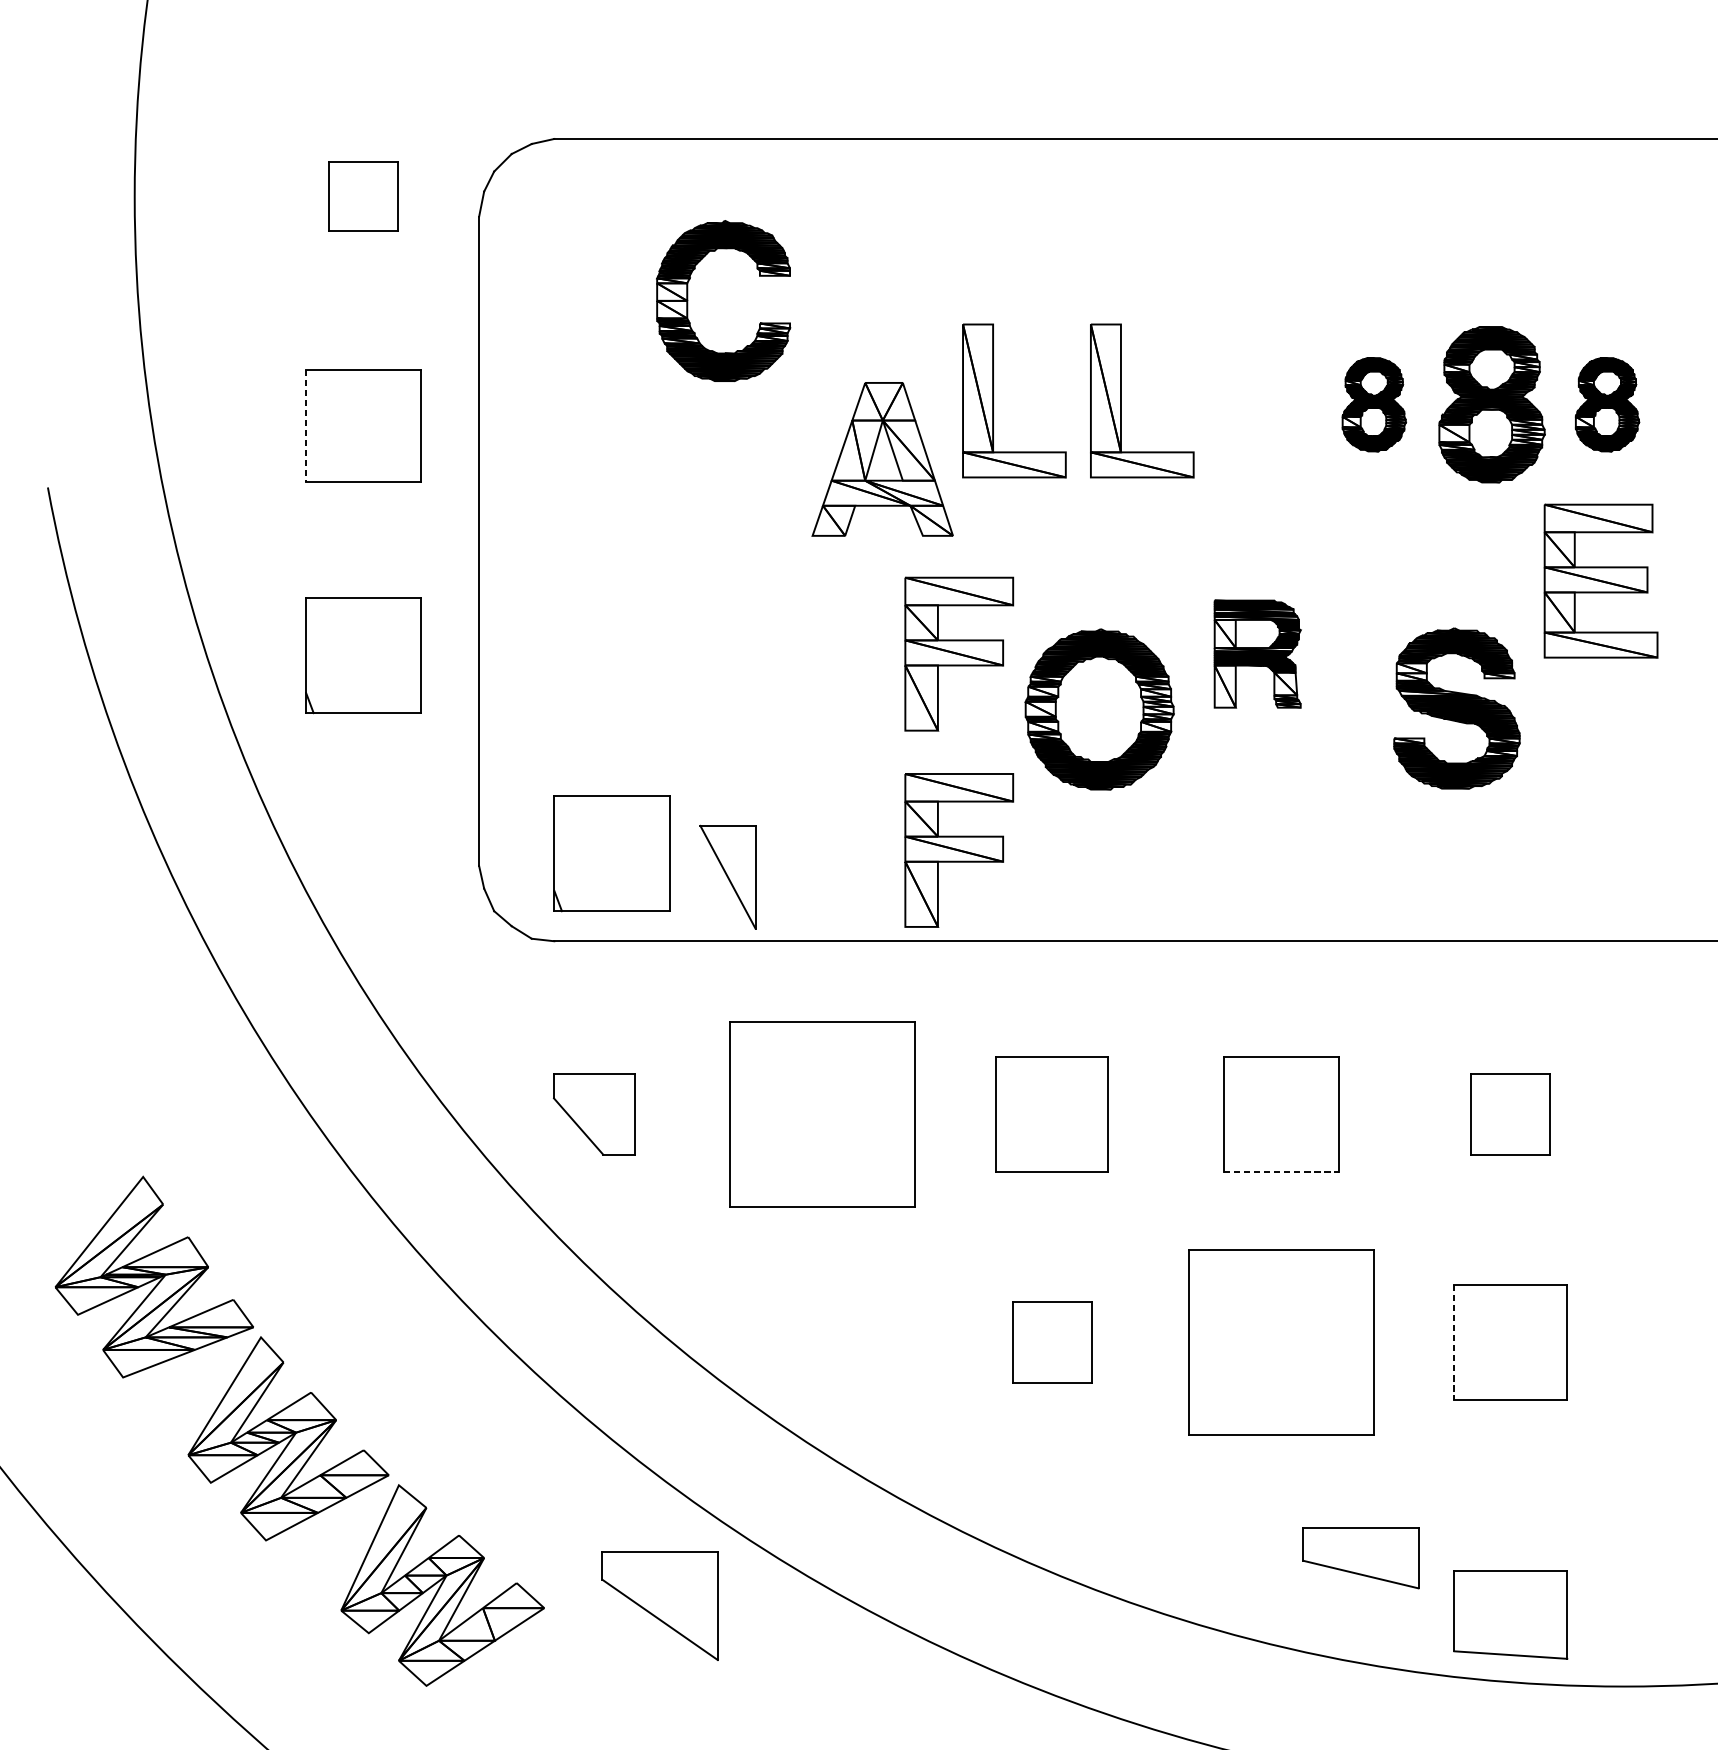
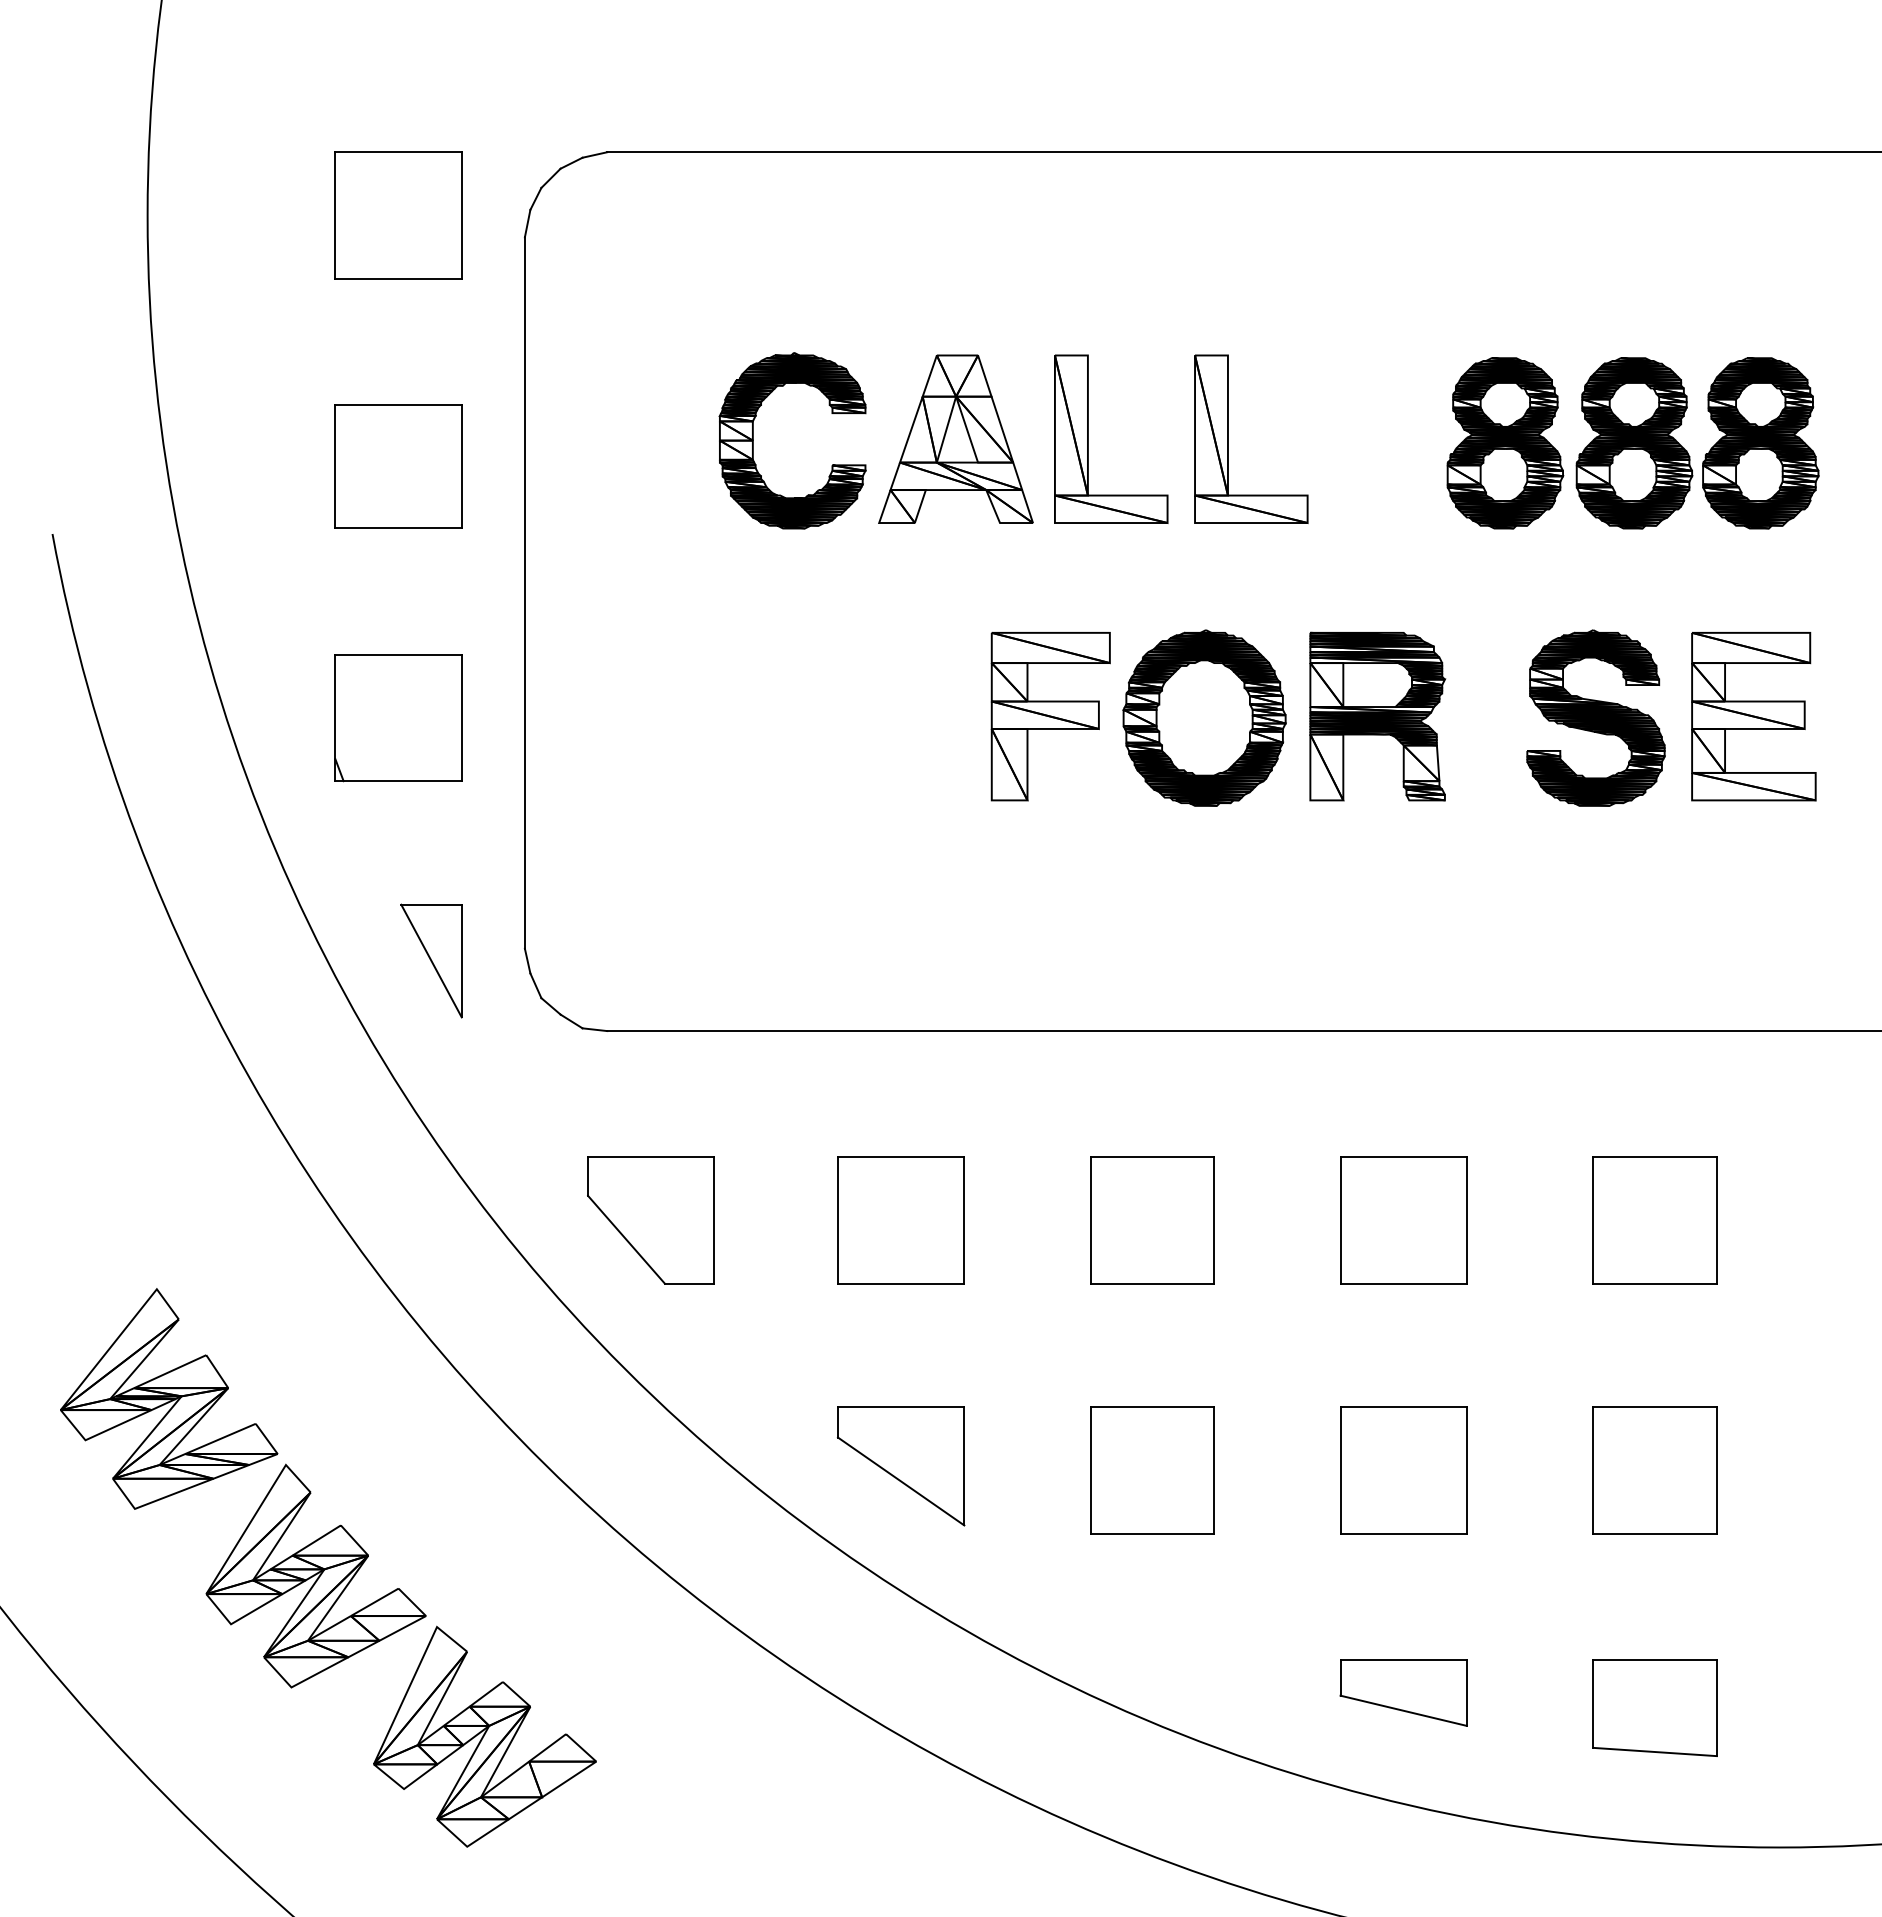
part: (363, 196) -> (398, 215), size x1.67
part: (687, 300) -> (753, 440), moved
part: (1374, 404) -> (1505, 443), size x1.67
part: (1607, 404) -> (1760, 443), size x1.67
line: (306, 425) -> (335, 466), dashed -> solid
part: (882, 458) -> (955, 438), moved
part: (1600, 581) -> (1753, 716), moved
part: (1257, 654) -> (1377, 716), size x1.43
part: (1456, 707) -> (1595, 717), moved
part: (1099, 708) -> (1204, 717), moved
part: (958, 850) -> (1050, 931), removed
part: (612, 854) -> (670, 935), removed
part: (727, 876) -> (431, 960), moved
part: (593, 1114) -> (650, 1220), size x1.43
part: (822, 1114) -> (900, 1220), size x0.62
part: (1510, 1114) -> (1654, 1220), size x1.43
line: (1282, 1171) -> (1404, 1283), dashed -> solid
part: (1052, 1342) -> (1152, 1470), size x1.43
part: (1281, 1342) -> (1403, 1470), size x0.62
line: (1454, 1343) -> (1593, 1471), dashed -> solid
part: (1360, 1557) -> (1403, 1692), moved
part: (659, 1606) -> (900, 1466), moved
part: (1510, 1614) -> (1654, 1707), moved

